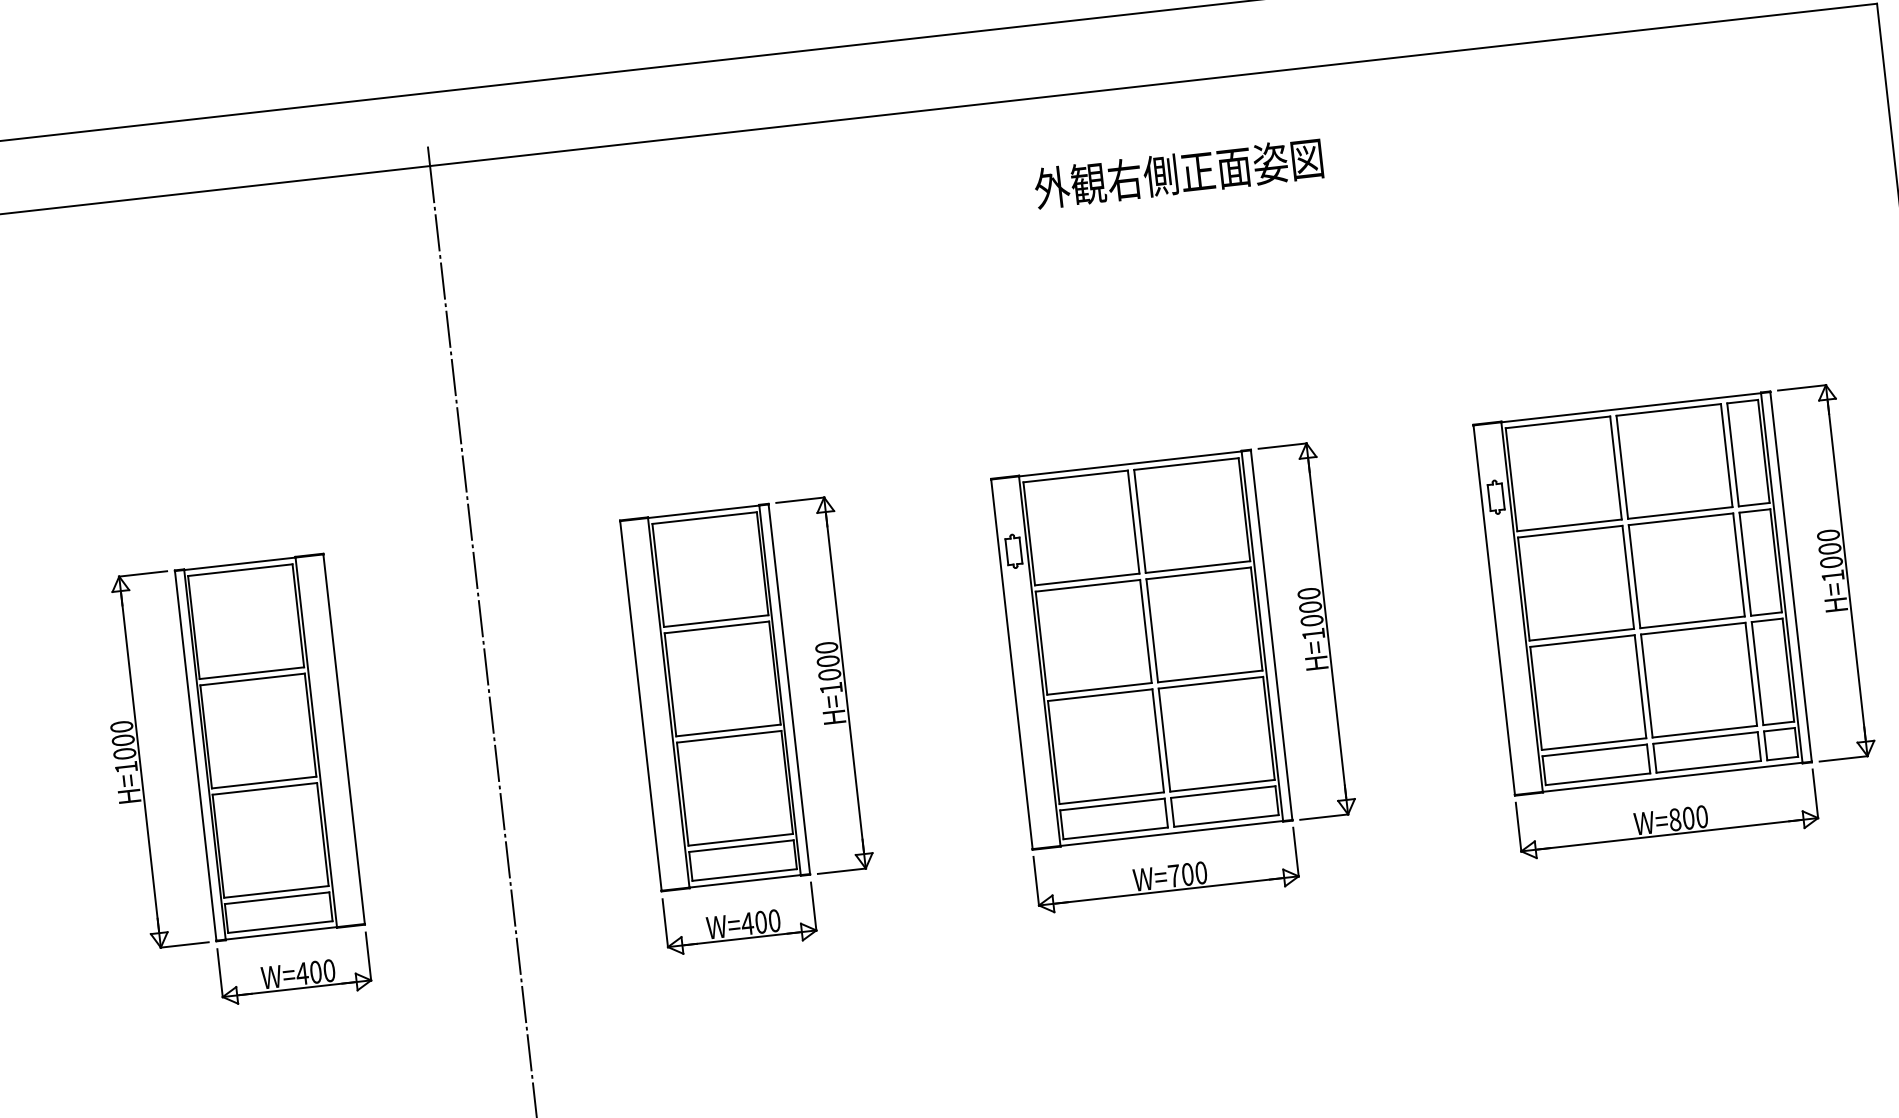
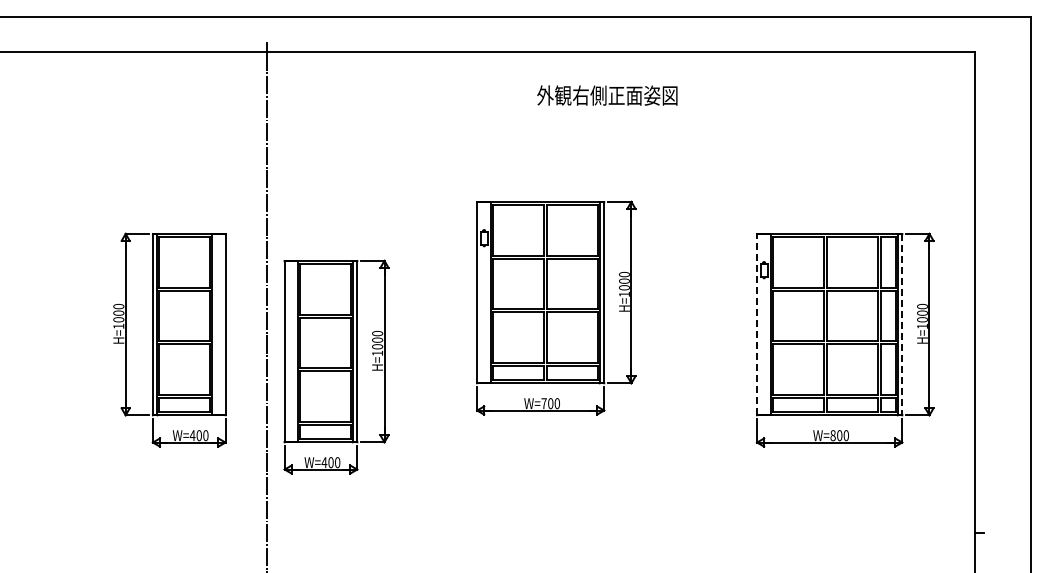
text: (1179, 173) -> (607, 95), moved
line: (1791, 578) -> (902, 325), solid -> dashed
line: (1495, 609) -> (757, 324), solid -> dashed
part: (1177, 676) -> (556, 307), moved
part: (750, 724) -> (336, 366), moved
part: (232, 782) -> (169, 339), moved

